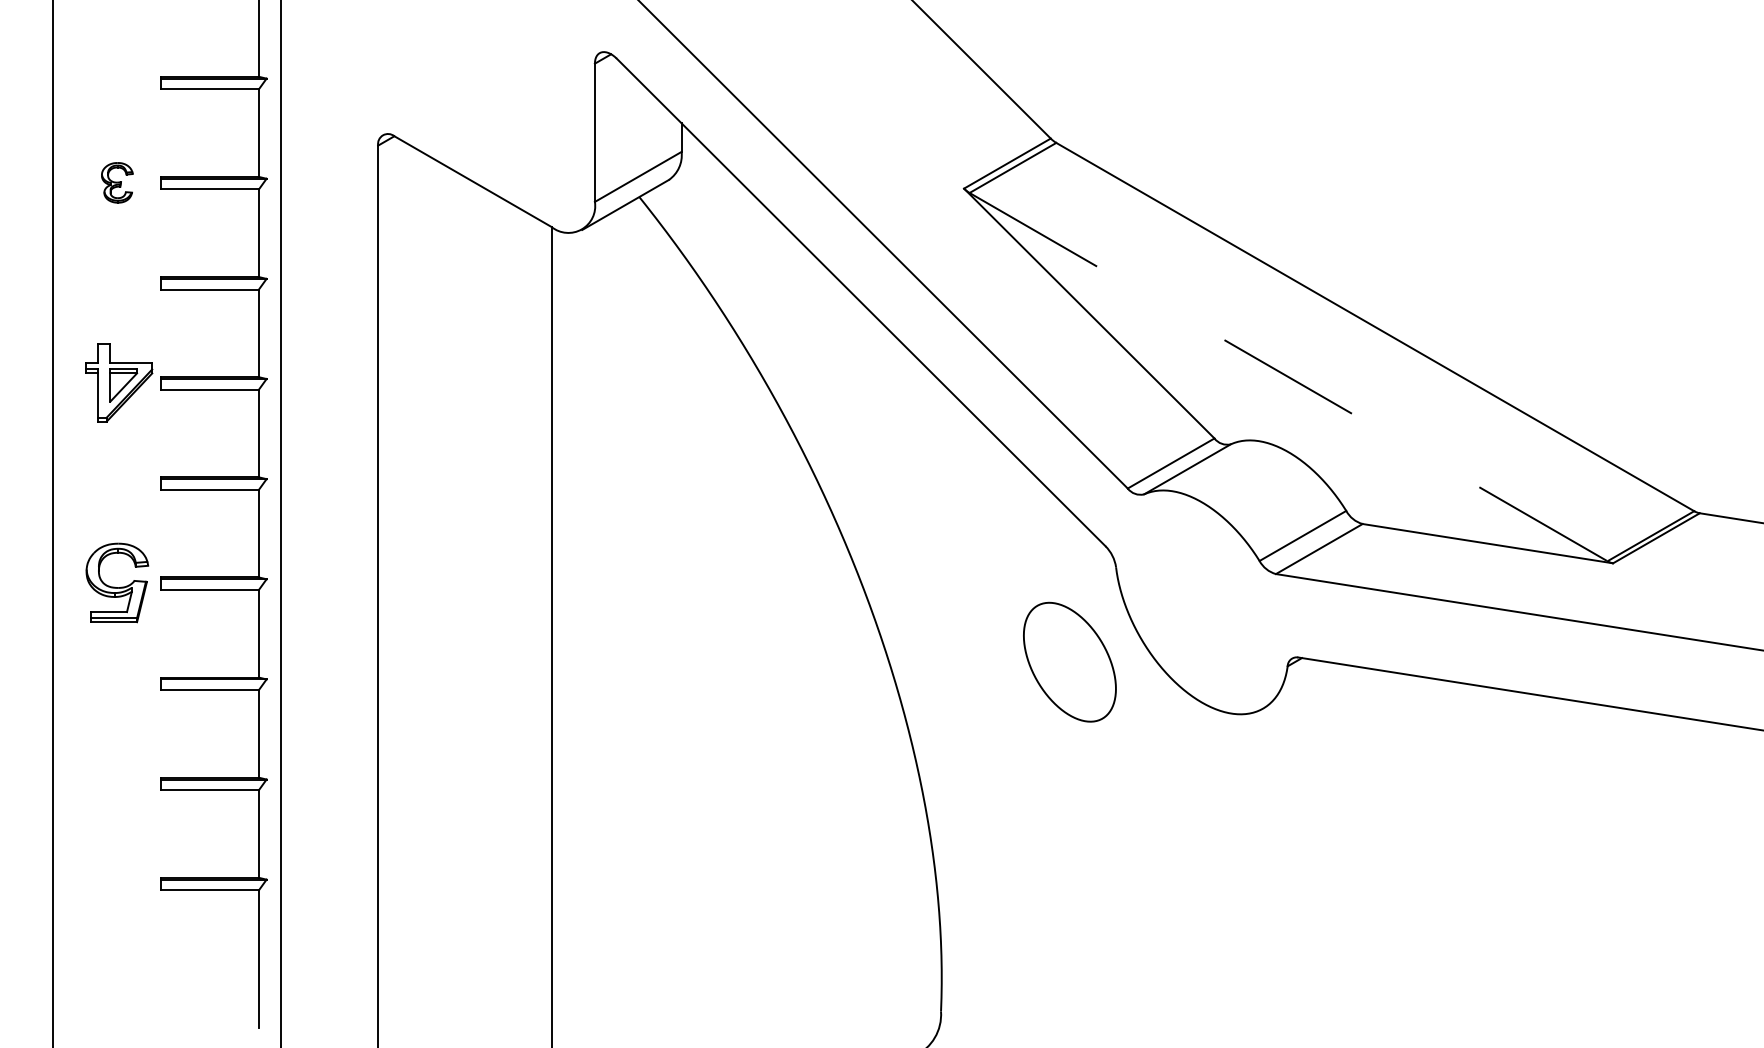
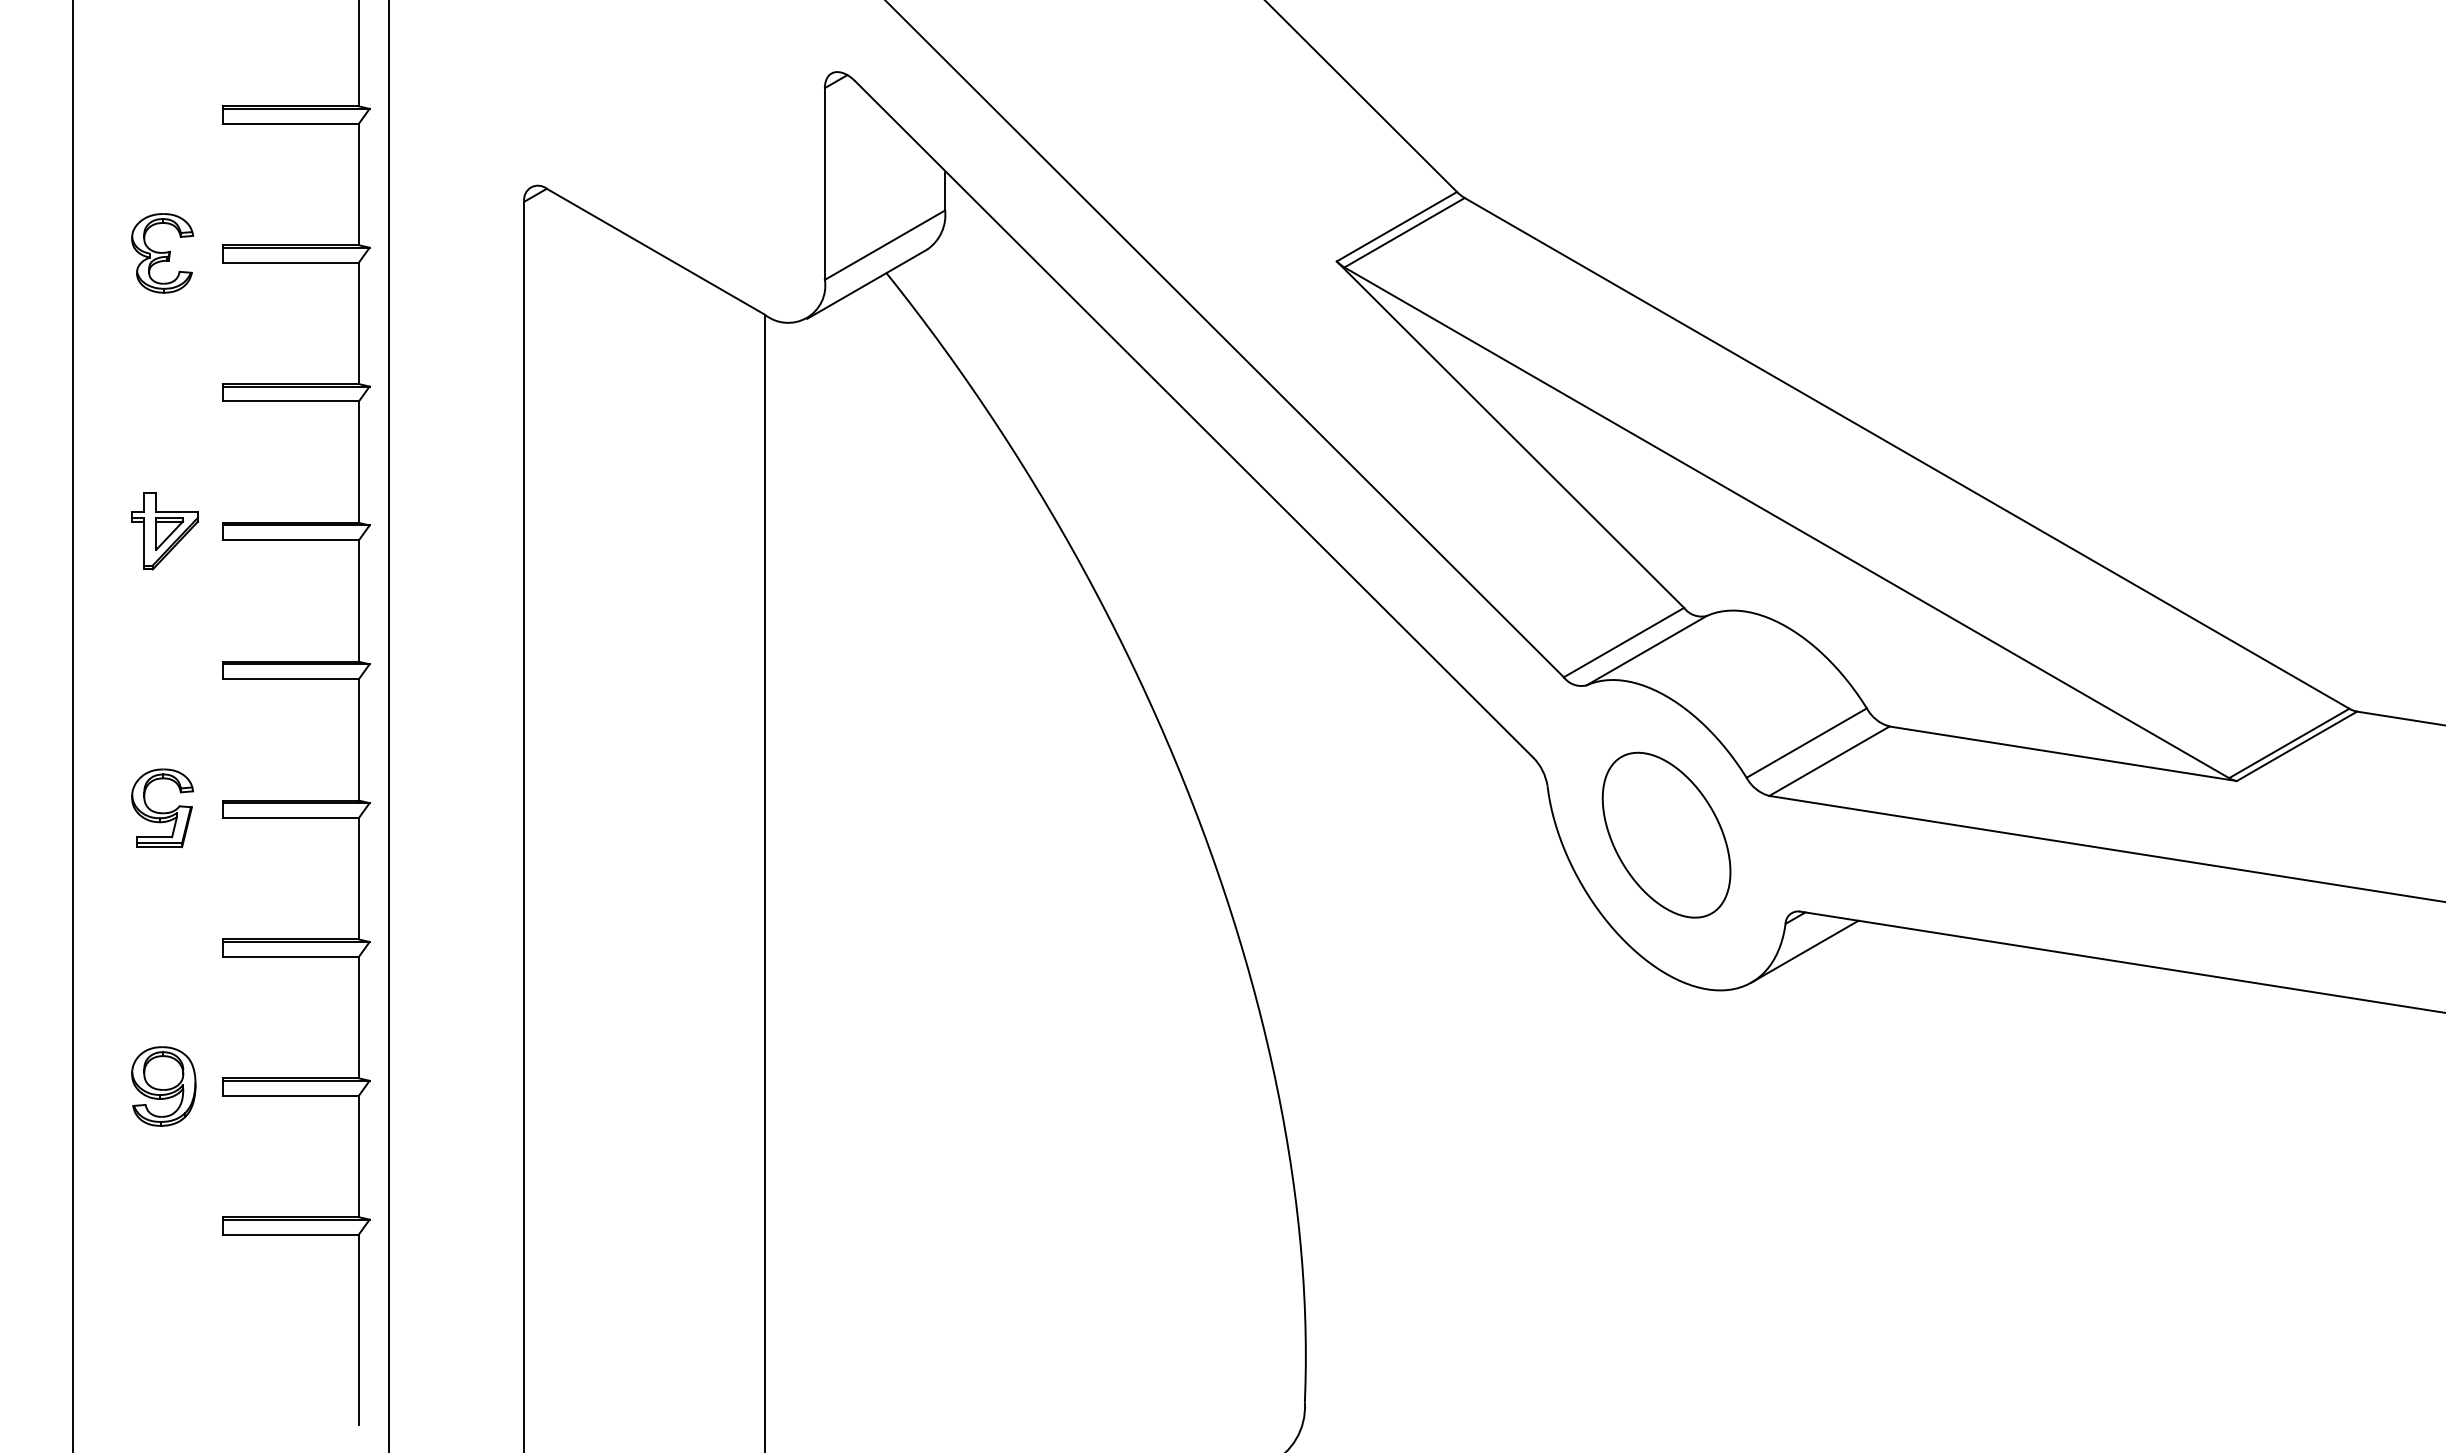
part: (117, 182) -> (162, 253), size x1.43
line: (1288, 376) -> (1786, 522), dashed -> solid
part: (119, 383) -> (165, 531), size x0.71
part: (117, 583) -> (162, 808), size x0.71
part: (1069, 661) -> (1666, 834), moved
line: (1301, 686) -> (1804, 951), added
part: (117, 783) -> (163, 1086), added

